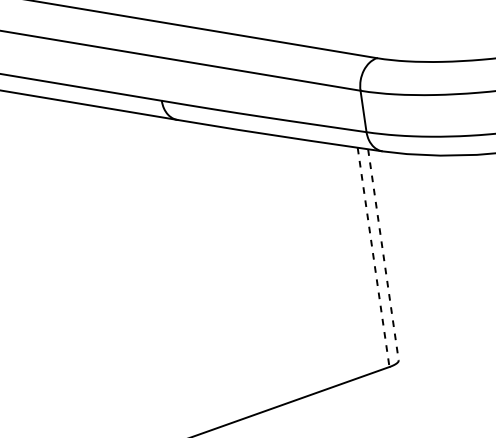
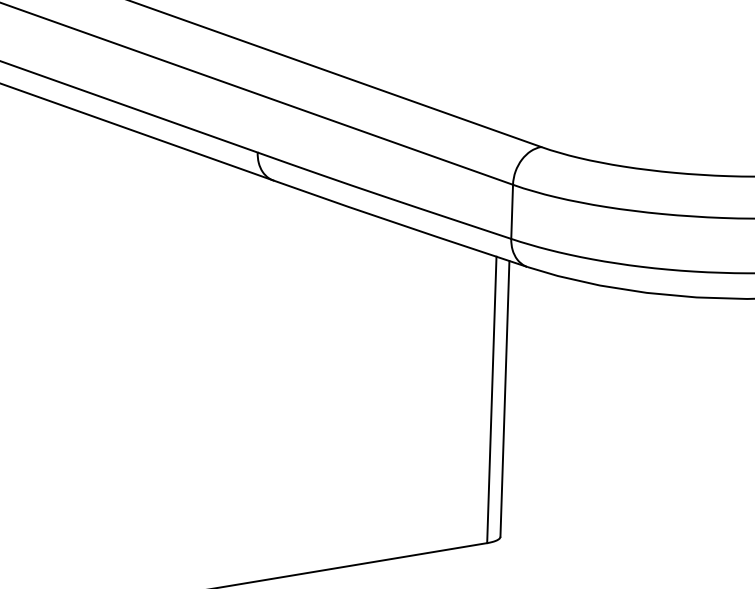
line: (383, 254) -> (504, 398), dashed -> solid
line: (373, 257) -> (491, 400), dashed -> solid

